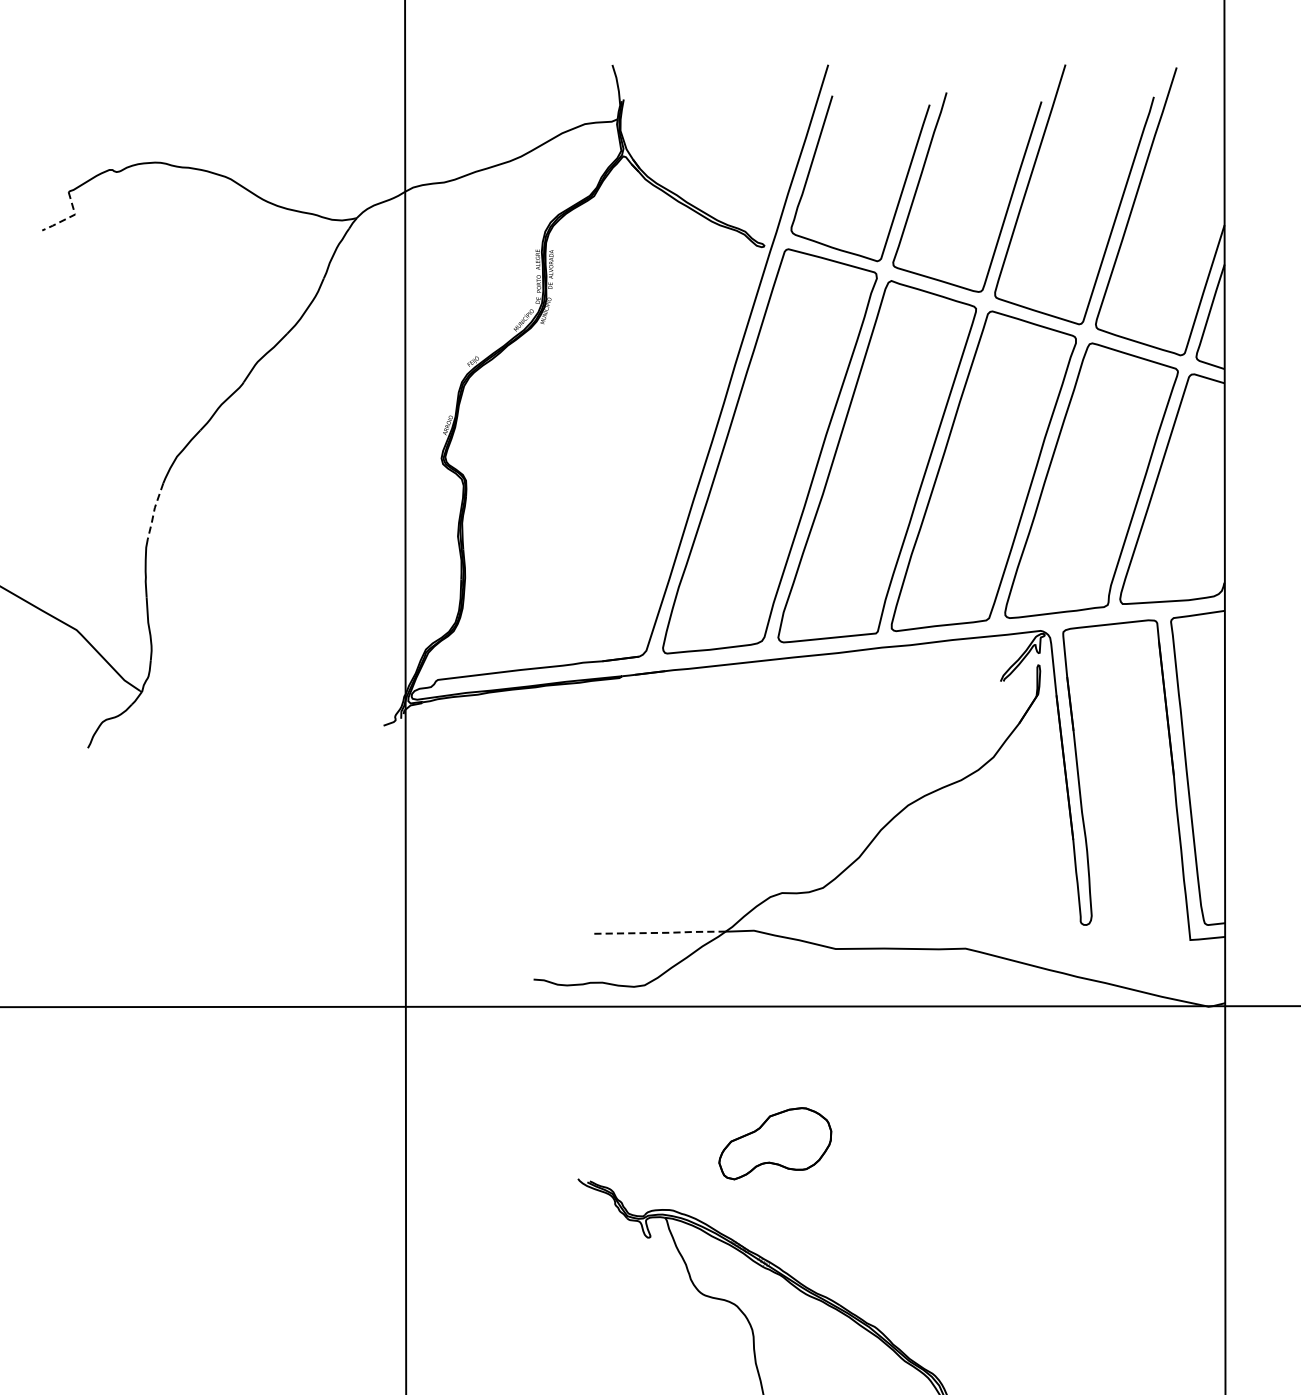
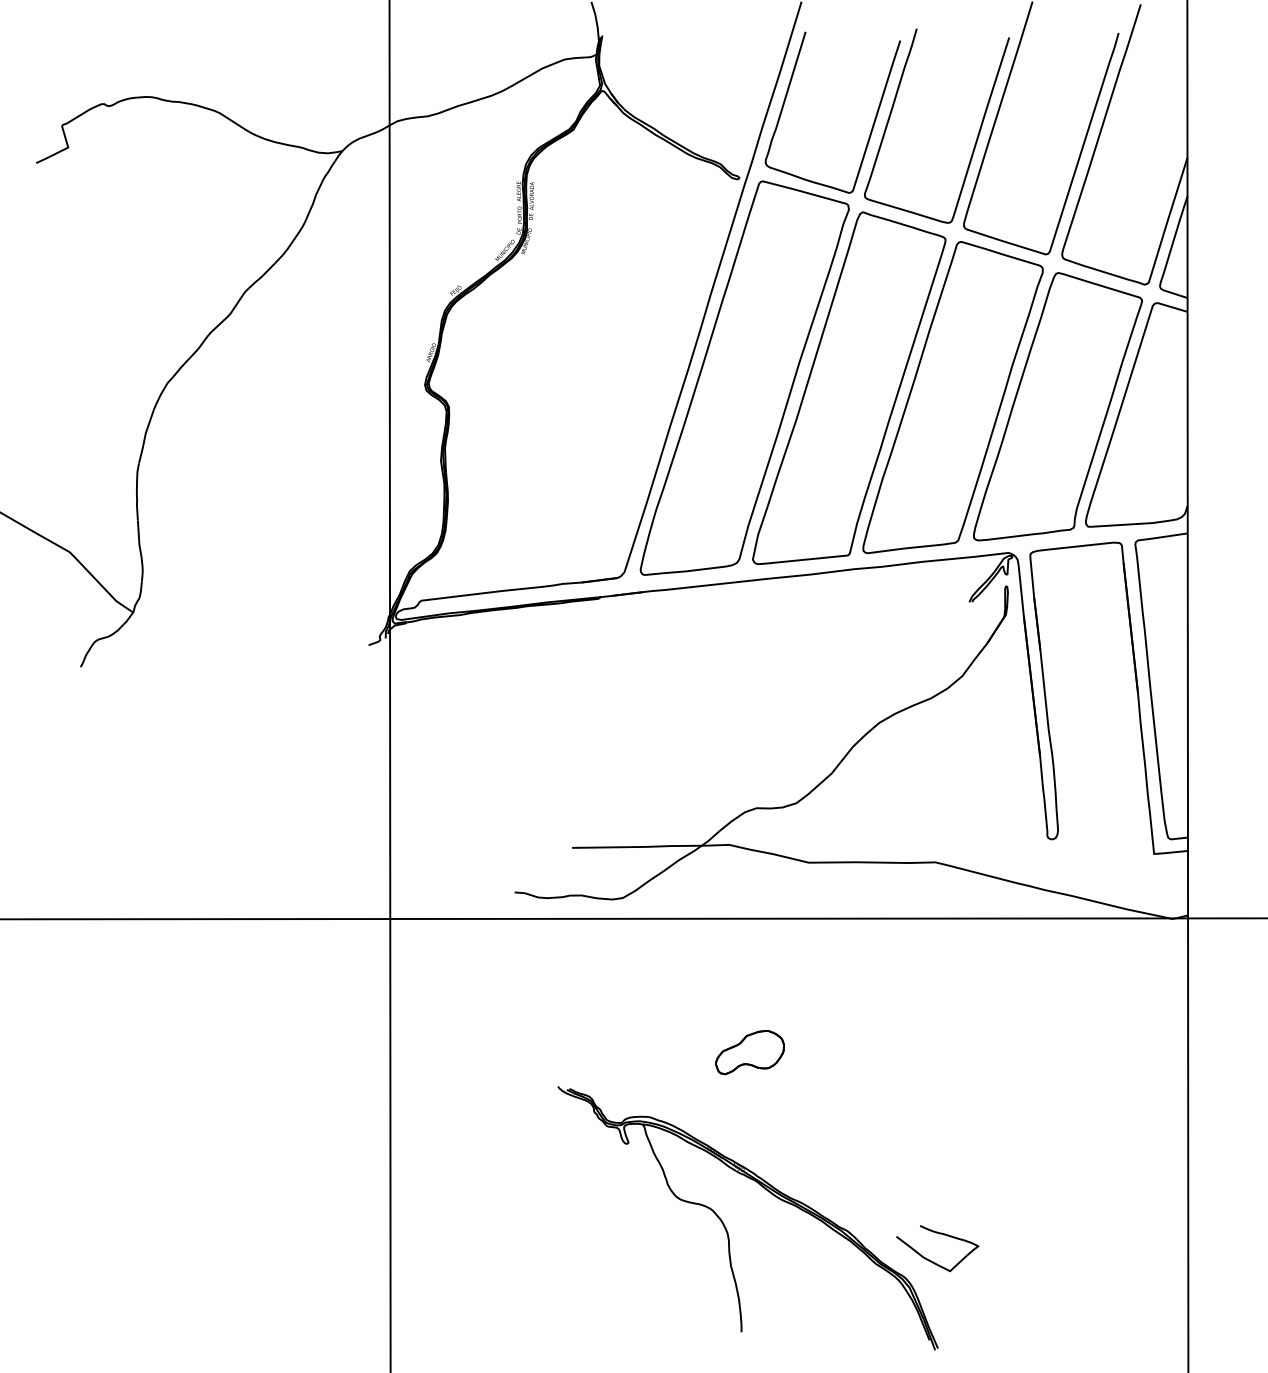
line: (69, 217) -> (62, 150), dashed -> solid
line: (154, 510) -> (145, 435), dashed -> solid
line: (659, 933) -> (637, 847), dashed -> solid
part: (774, 1143) -> (749, 1052), size x0.62
curve: (961, 1357) -> (931, 1260), added

